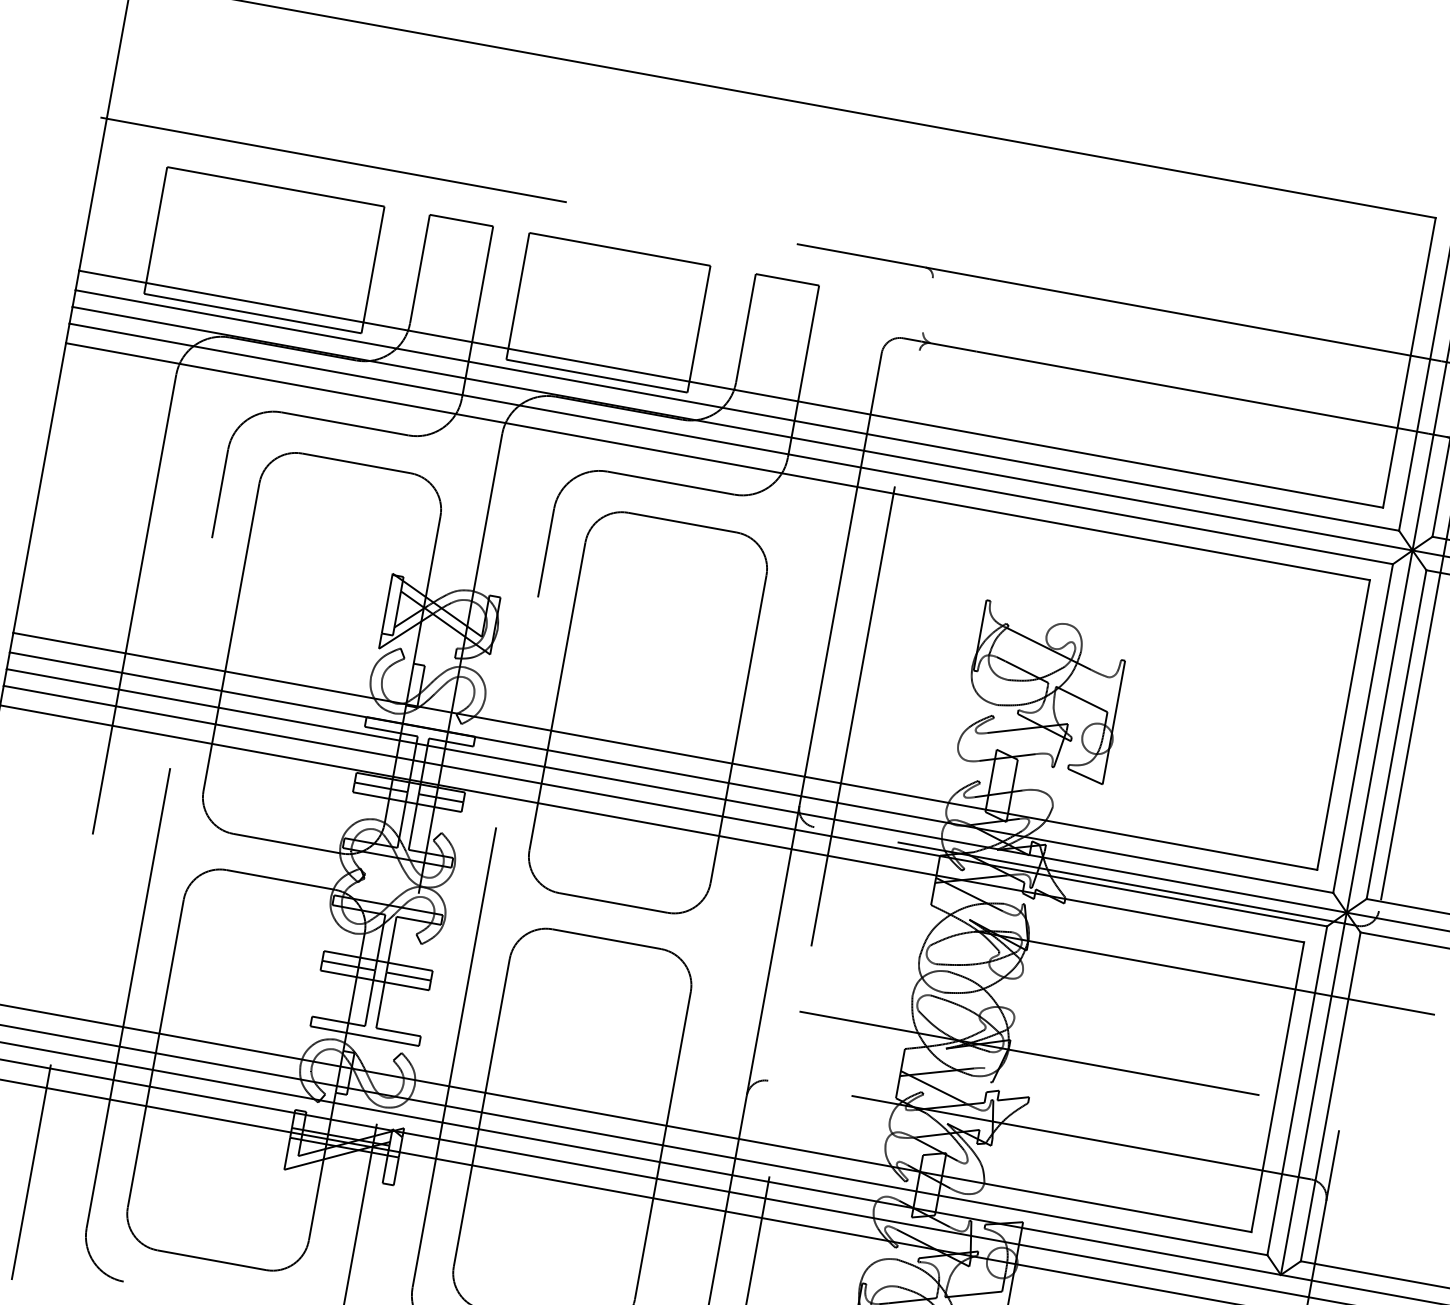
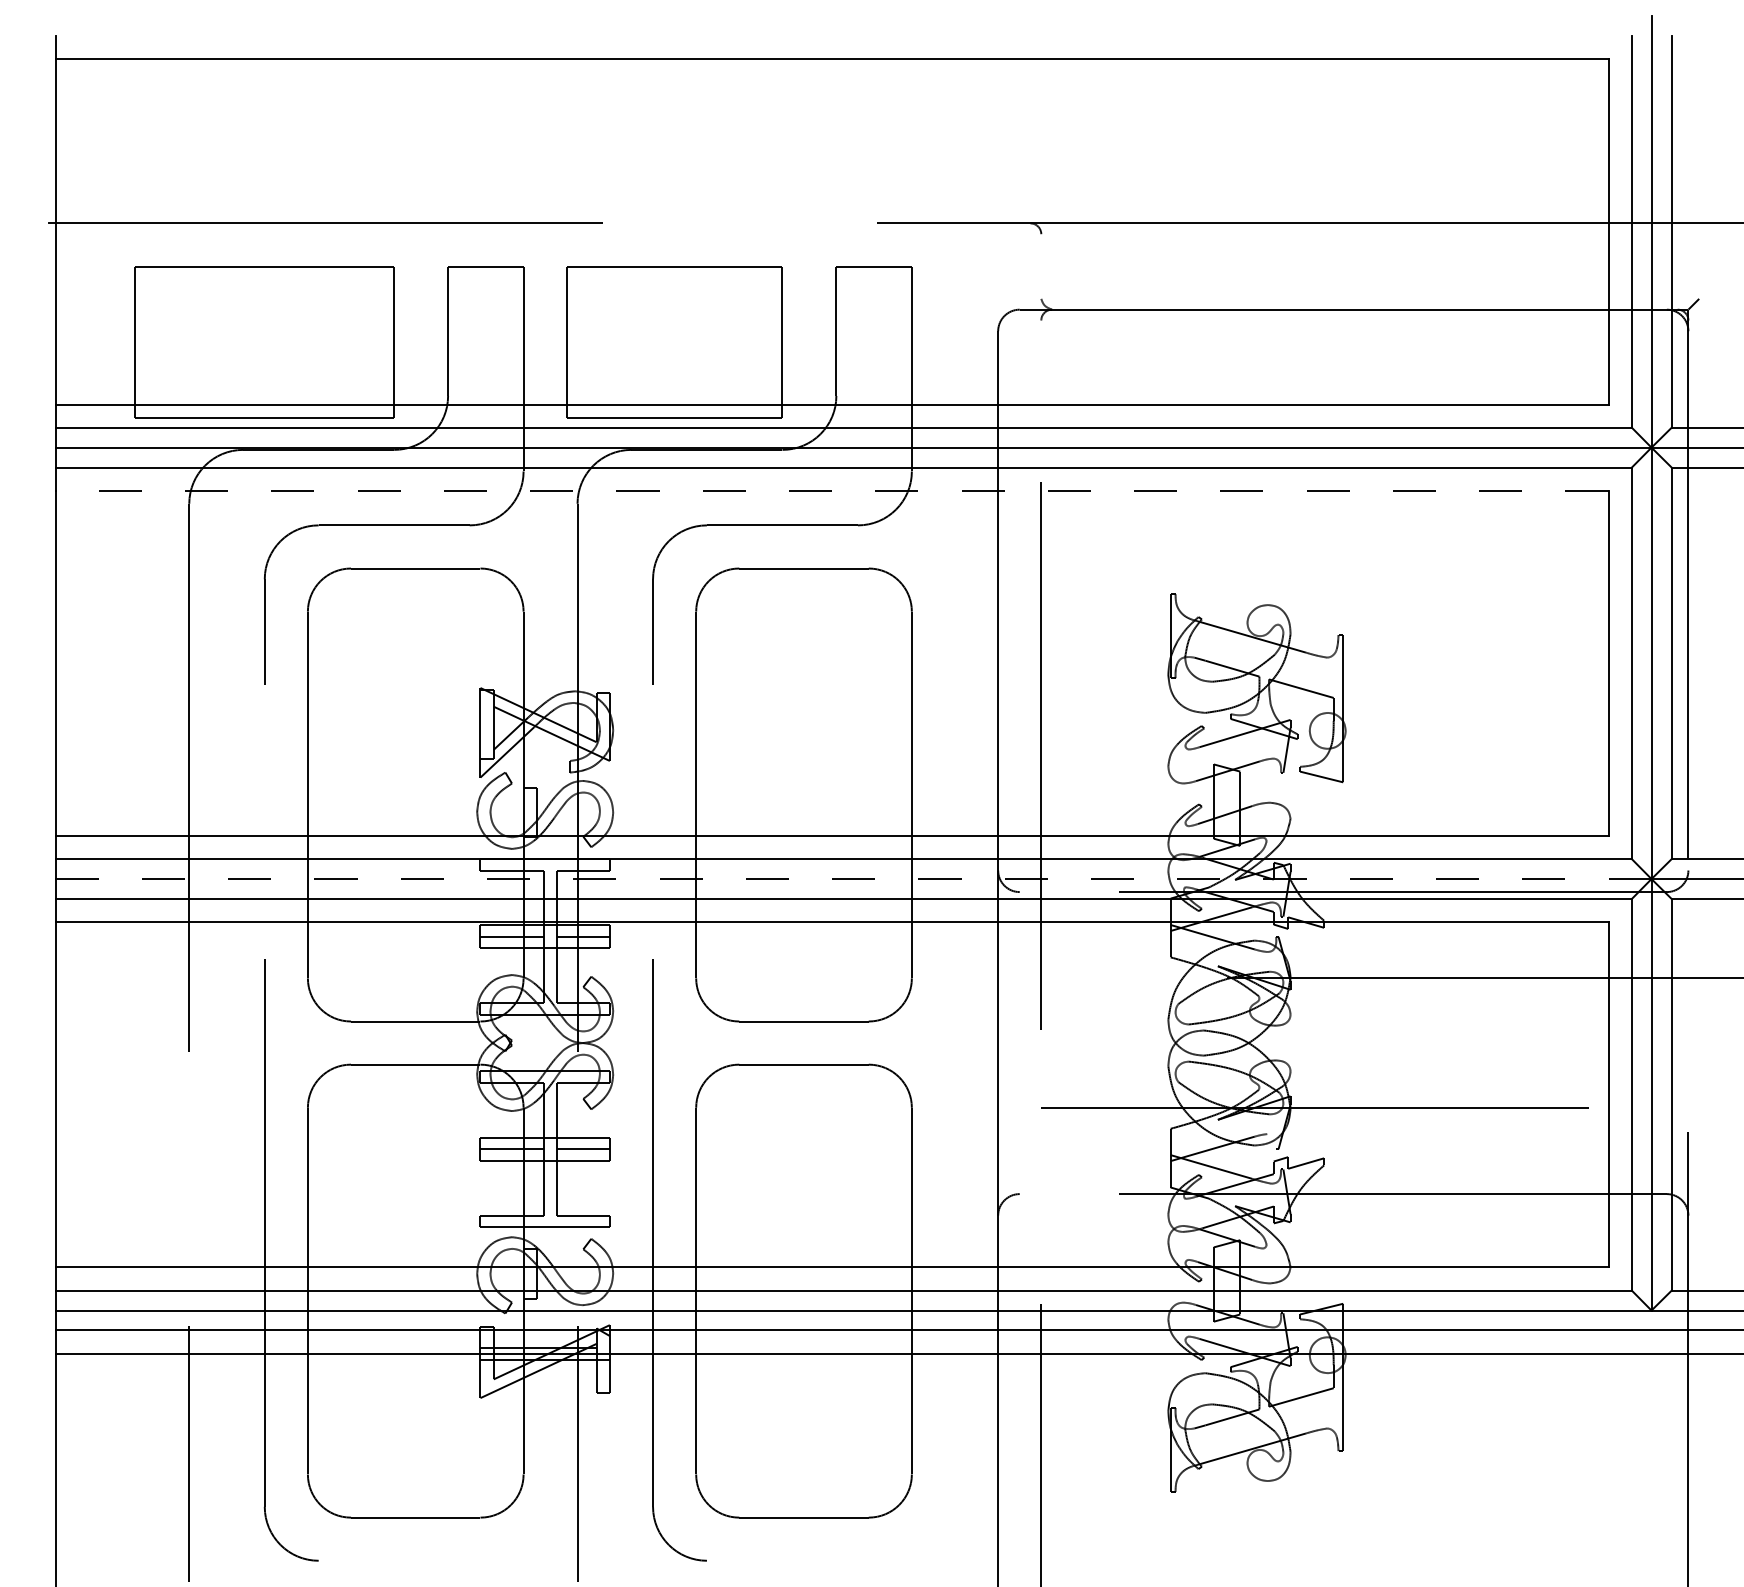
line: (718, 461) -> (832, 490), solid -> dashed
line: (677, 791) -> (854, 879), solid -> dashed

